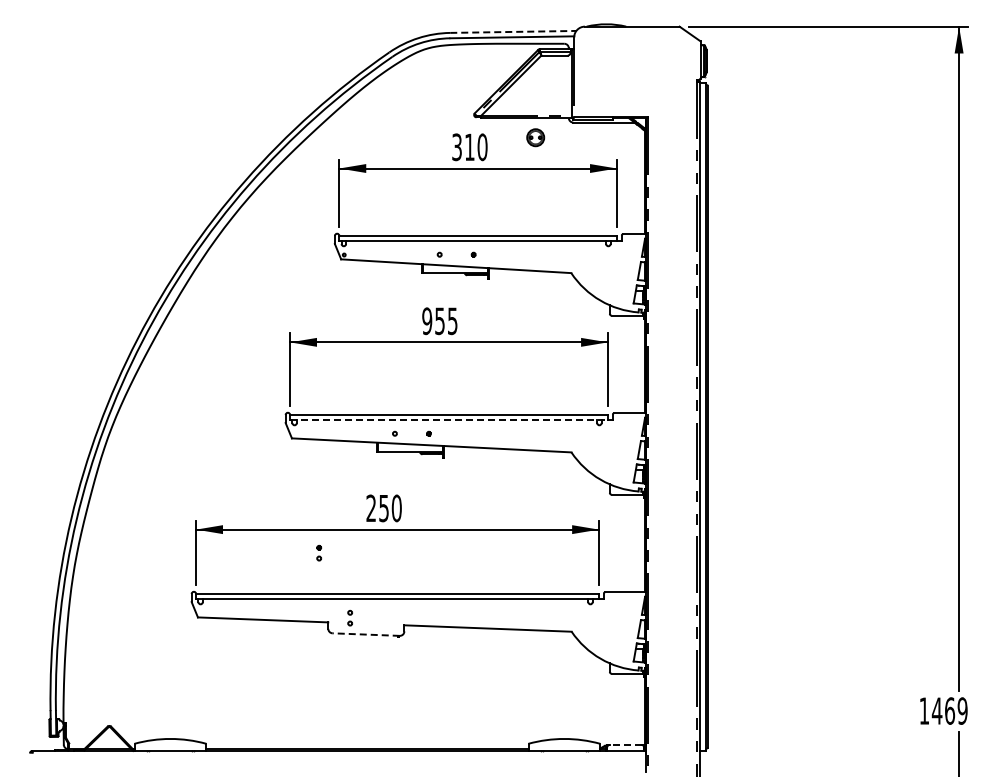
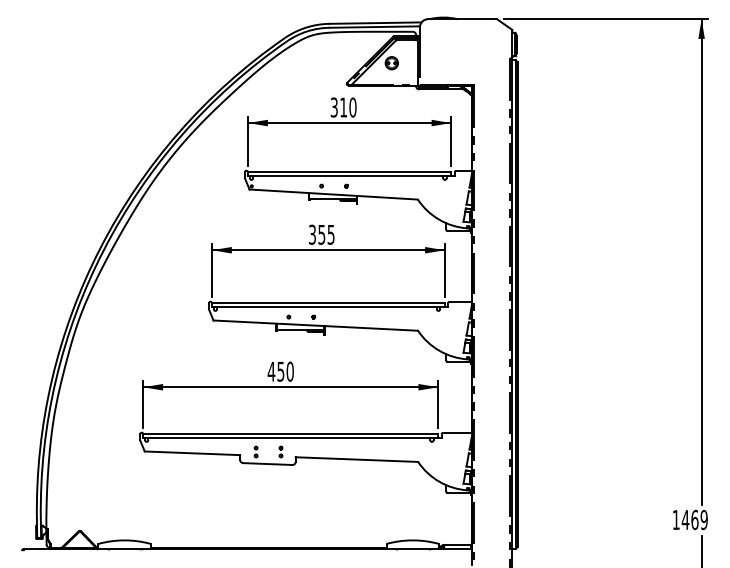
line: (513, 31) -> (375, 22), dashed -> solid
part: (535, 137) -> (391, 63), moved
text: (427, 320) -> (312, 234), 955 -> 355
line: (449, 420) -> (328, 307), dashed -> solid
text: (371, 507) -> (271, 371), 250 -> 450
part: (319, 552) -> (281, 451), moved
line: (366, 634) -> (268, 463), dashed -> solid
line: (625, 744) -> (457, 544), dashed -> solid

